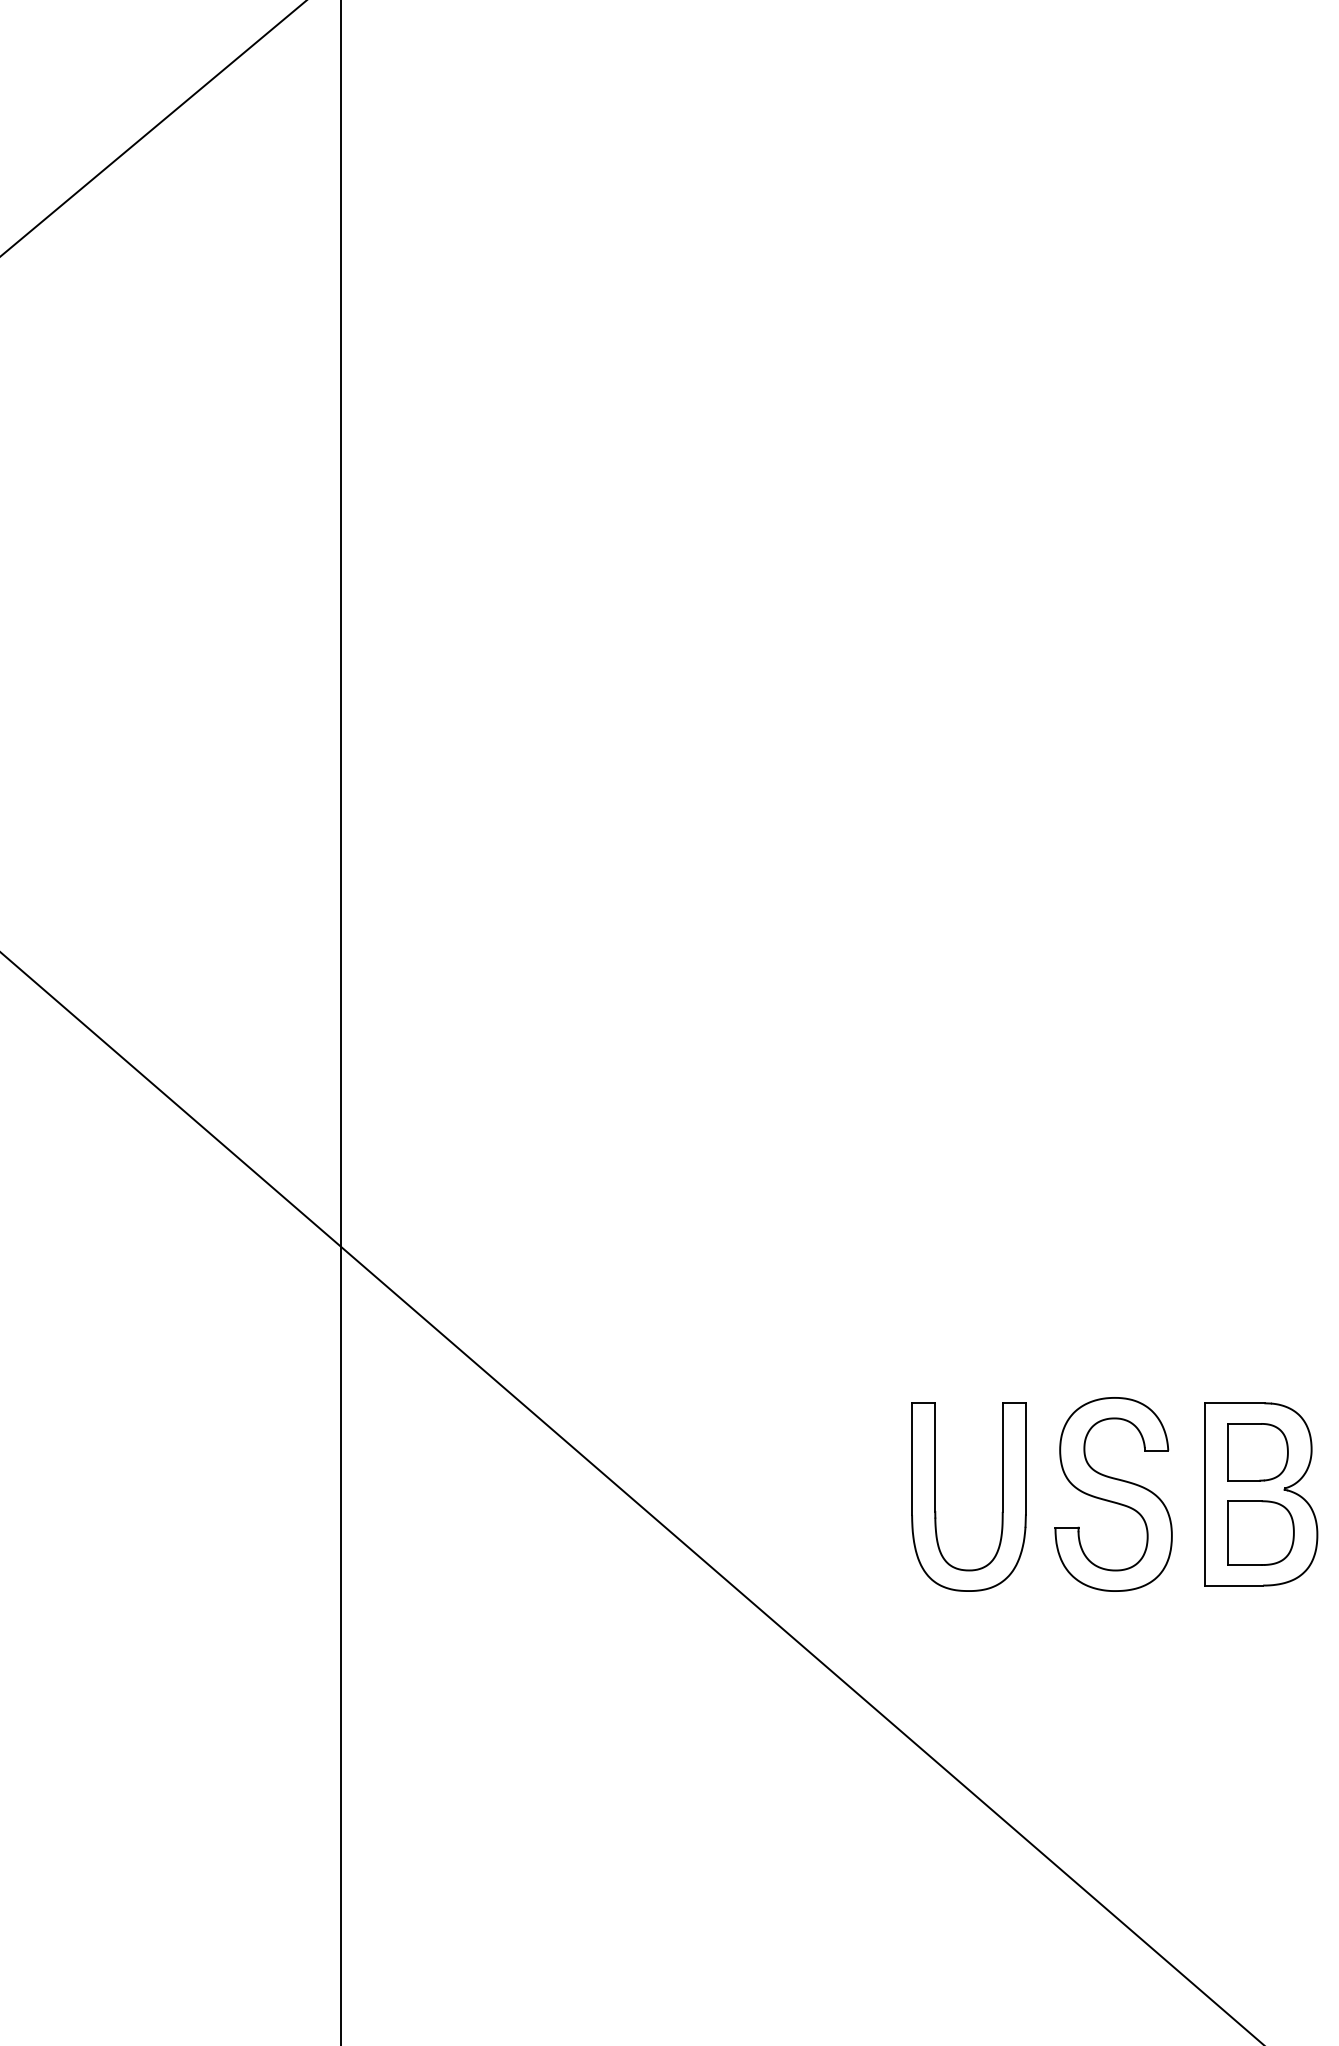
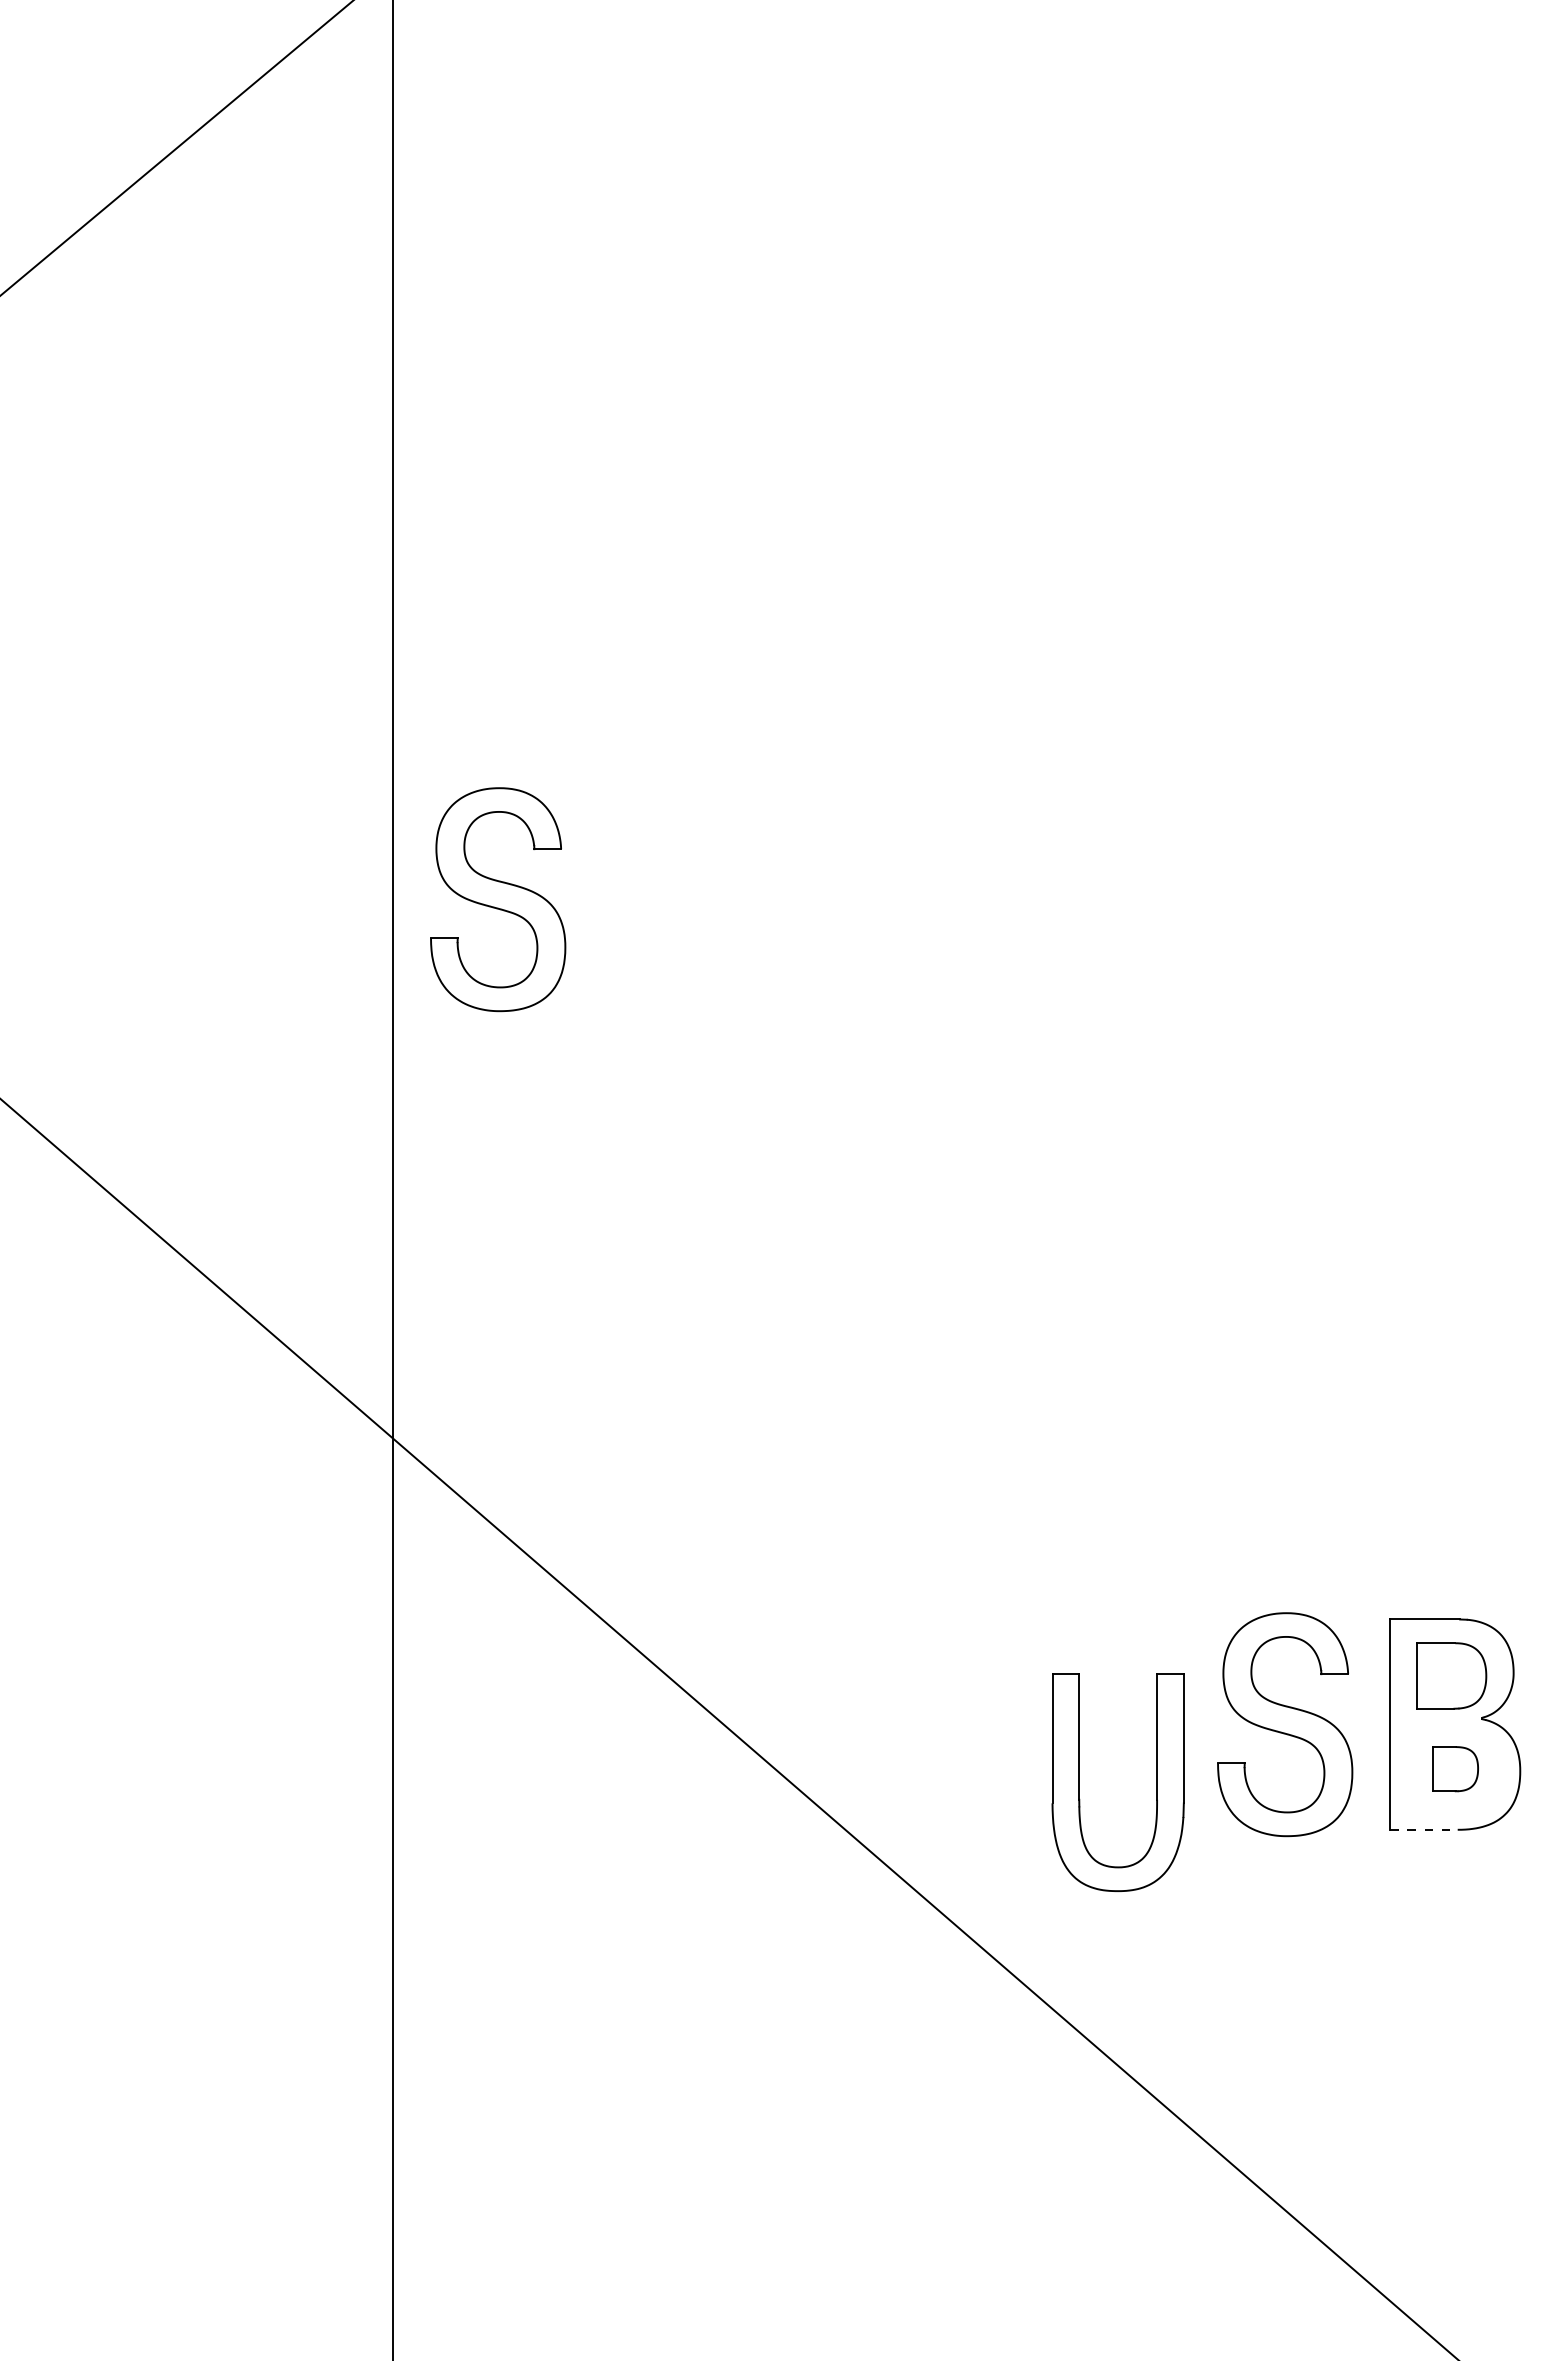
part: (432, 779) -> (498, 899), added
part: (935, 1496) -> (1079, 1782), moved
part: (1261, 1532) -> (1455, 1768), size x0.6
line: (1234, 1585) -> (1424, 1829), solid -> dashed

